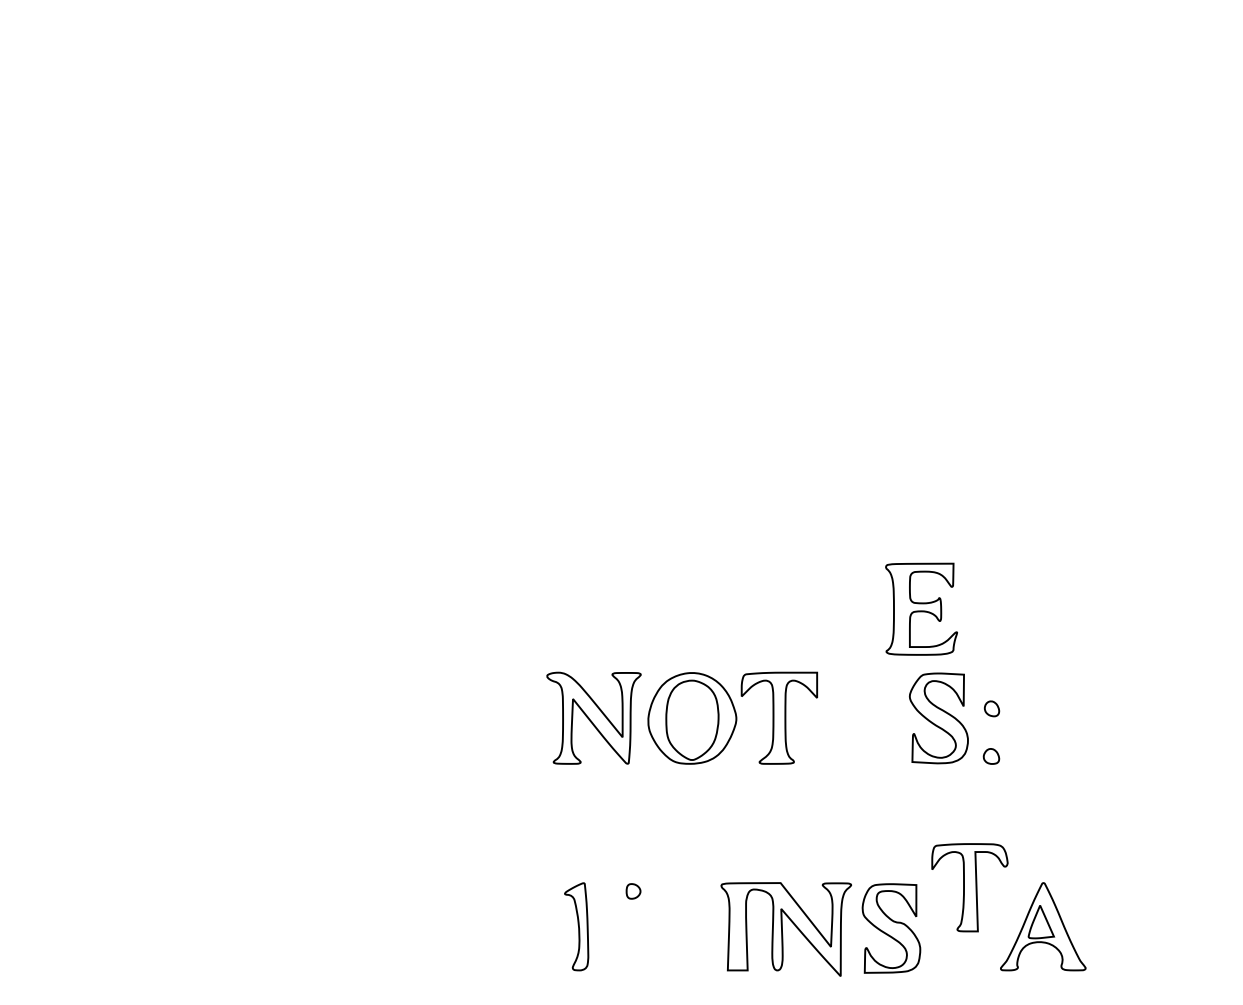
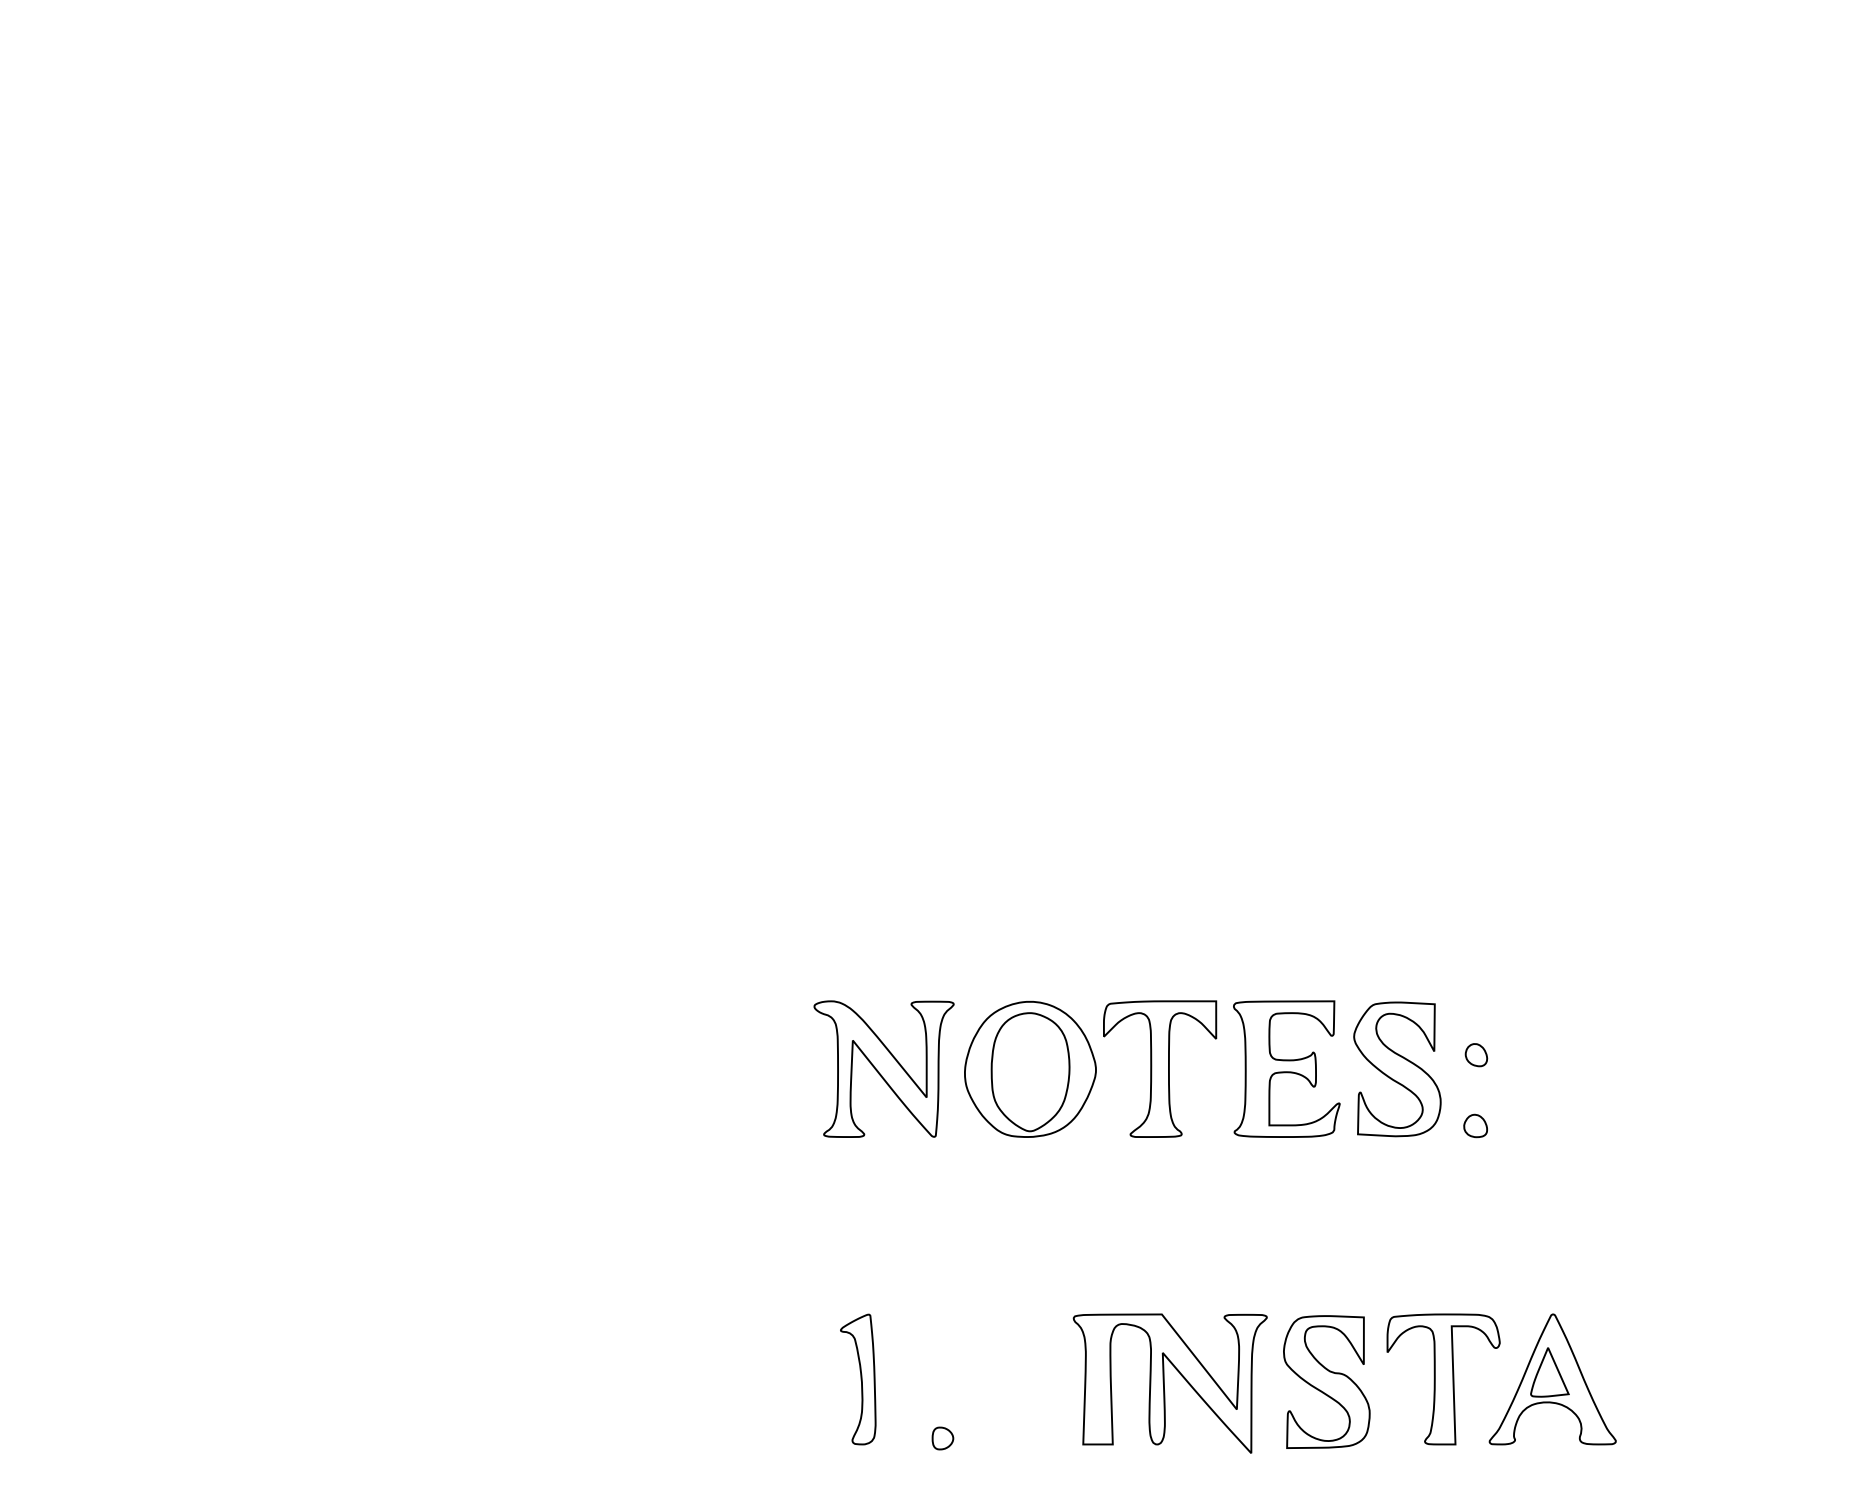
part: (921, 608) -> (1286, 1068), moved
part: (969, 887) -> (1442, 1379), moved
part: (633, 891) -> (942, 1438), moved

